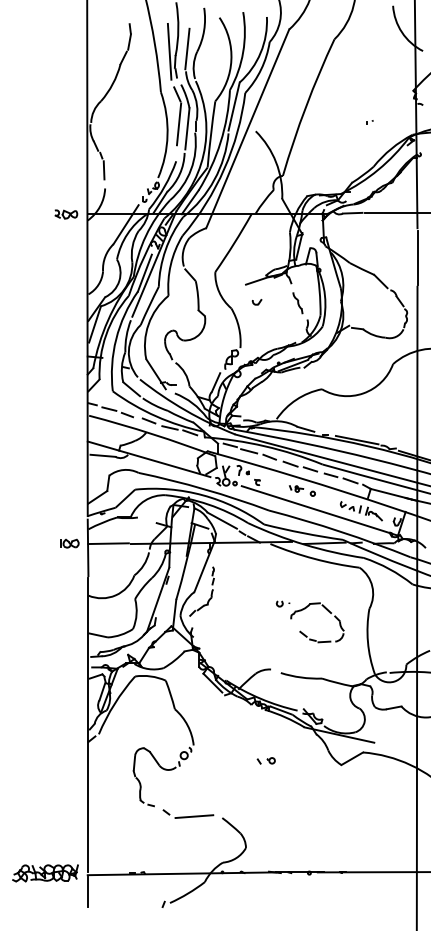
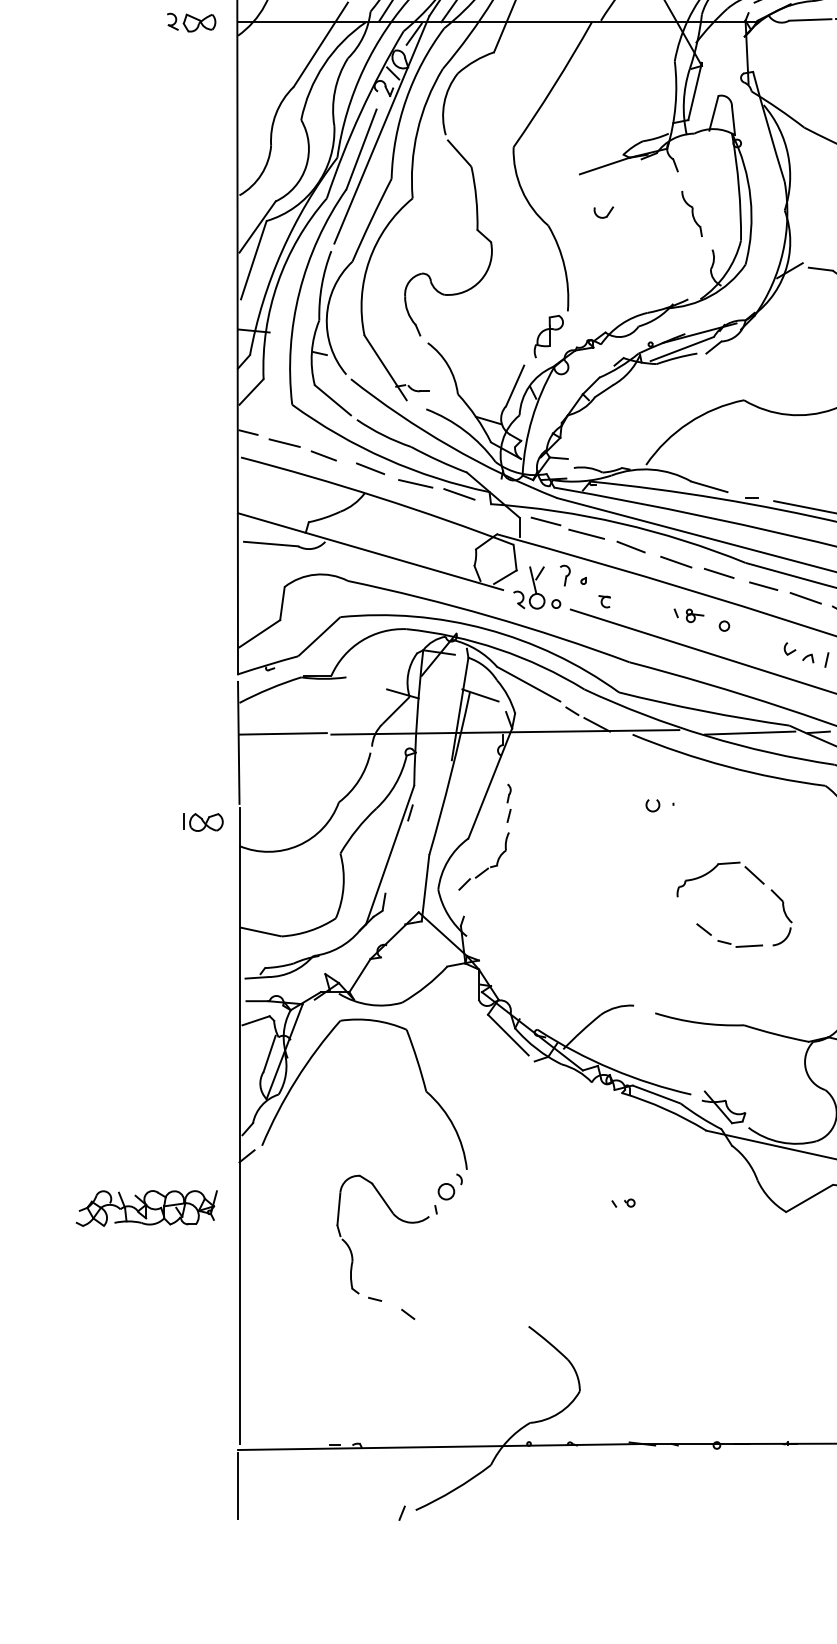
part: (69, 543) -> (202, 822), moved
part: (282, 603) -> (658, 804), moved
part: (265, 760) -> (622, 1202), size x0.6
line: (194, 816) -> (468, 1323), removed
part: (45, 873) -> (146, 1208), moved

